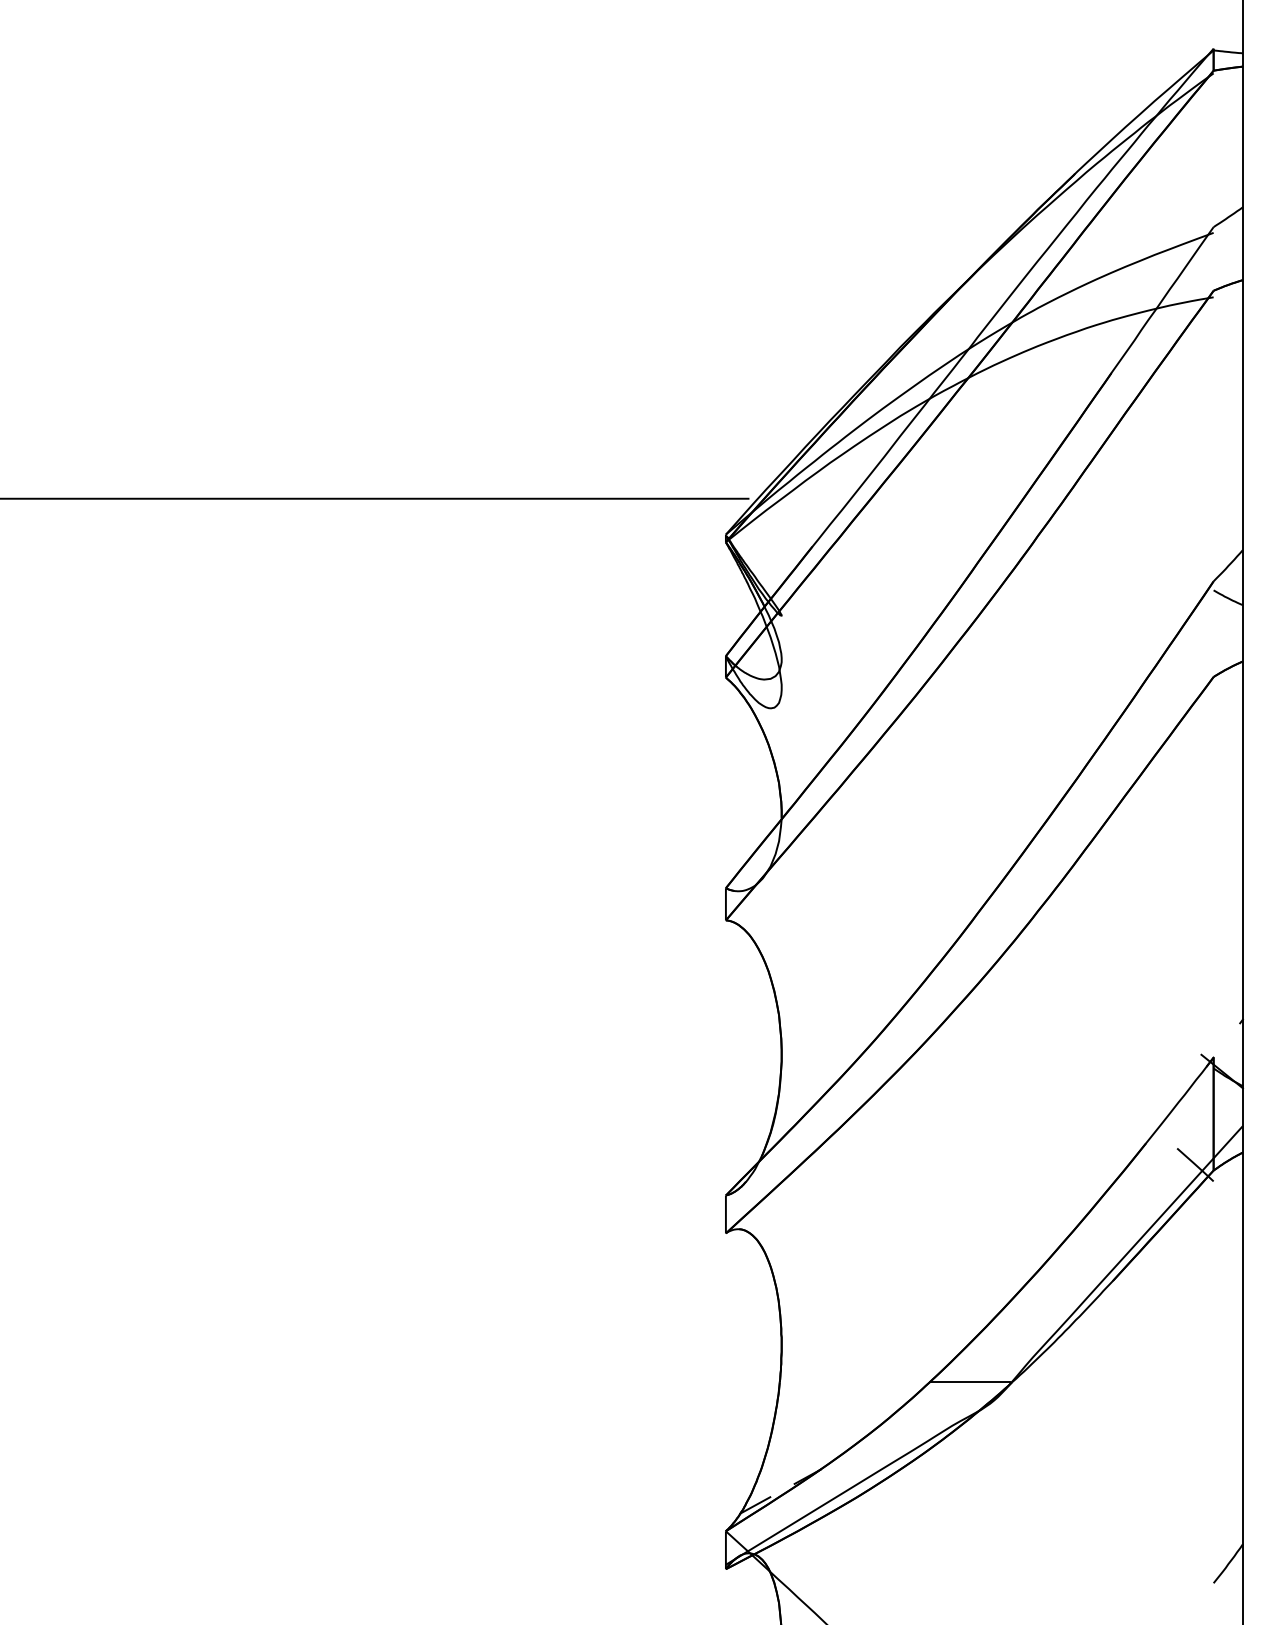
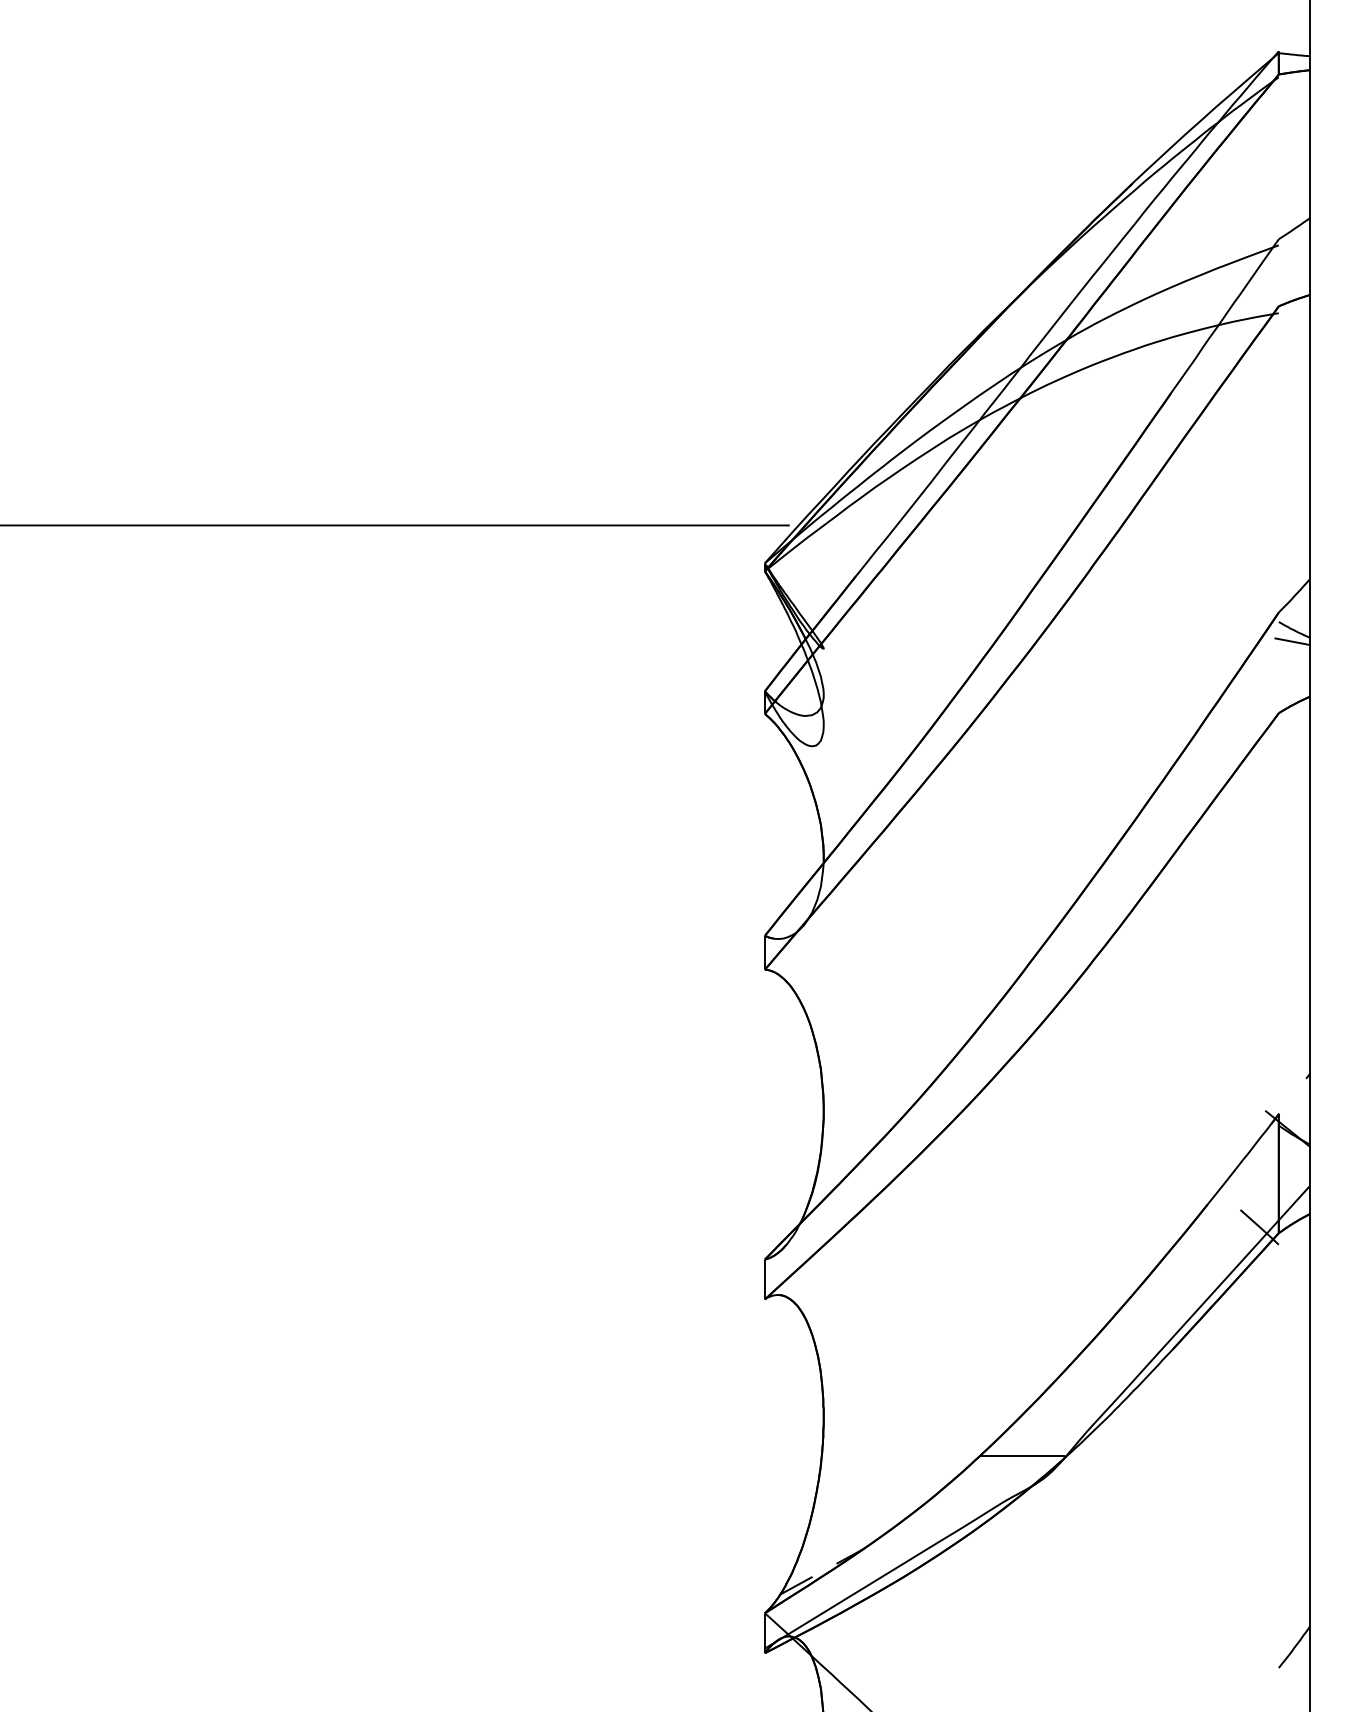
line: (1226, 608) -> (1292, 641), added

